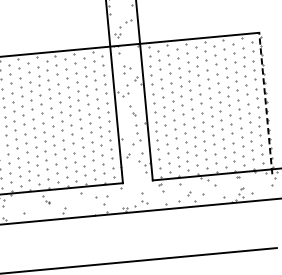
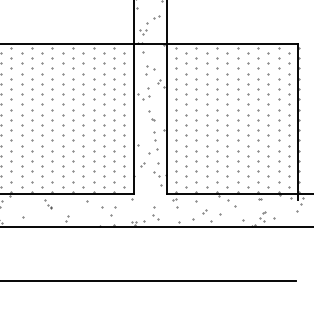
line: (265, 103) -> (298, 121), dashed -> solid

